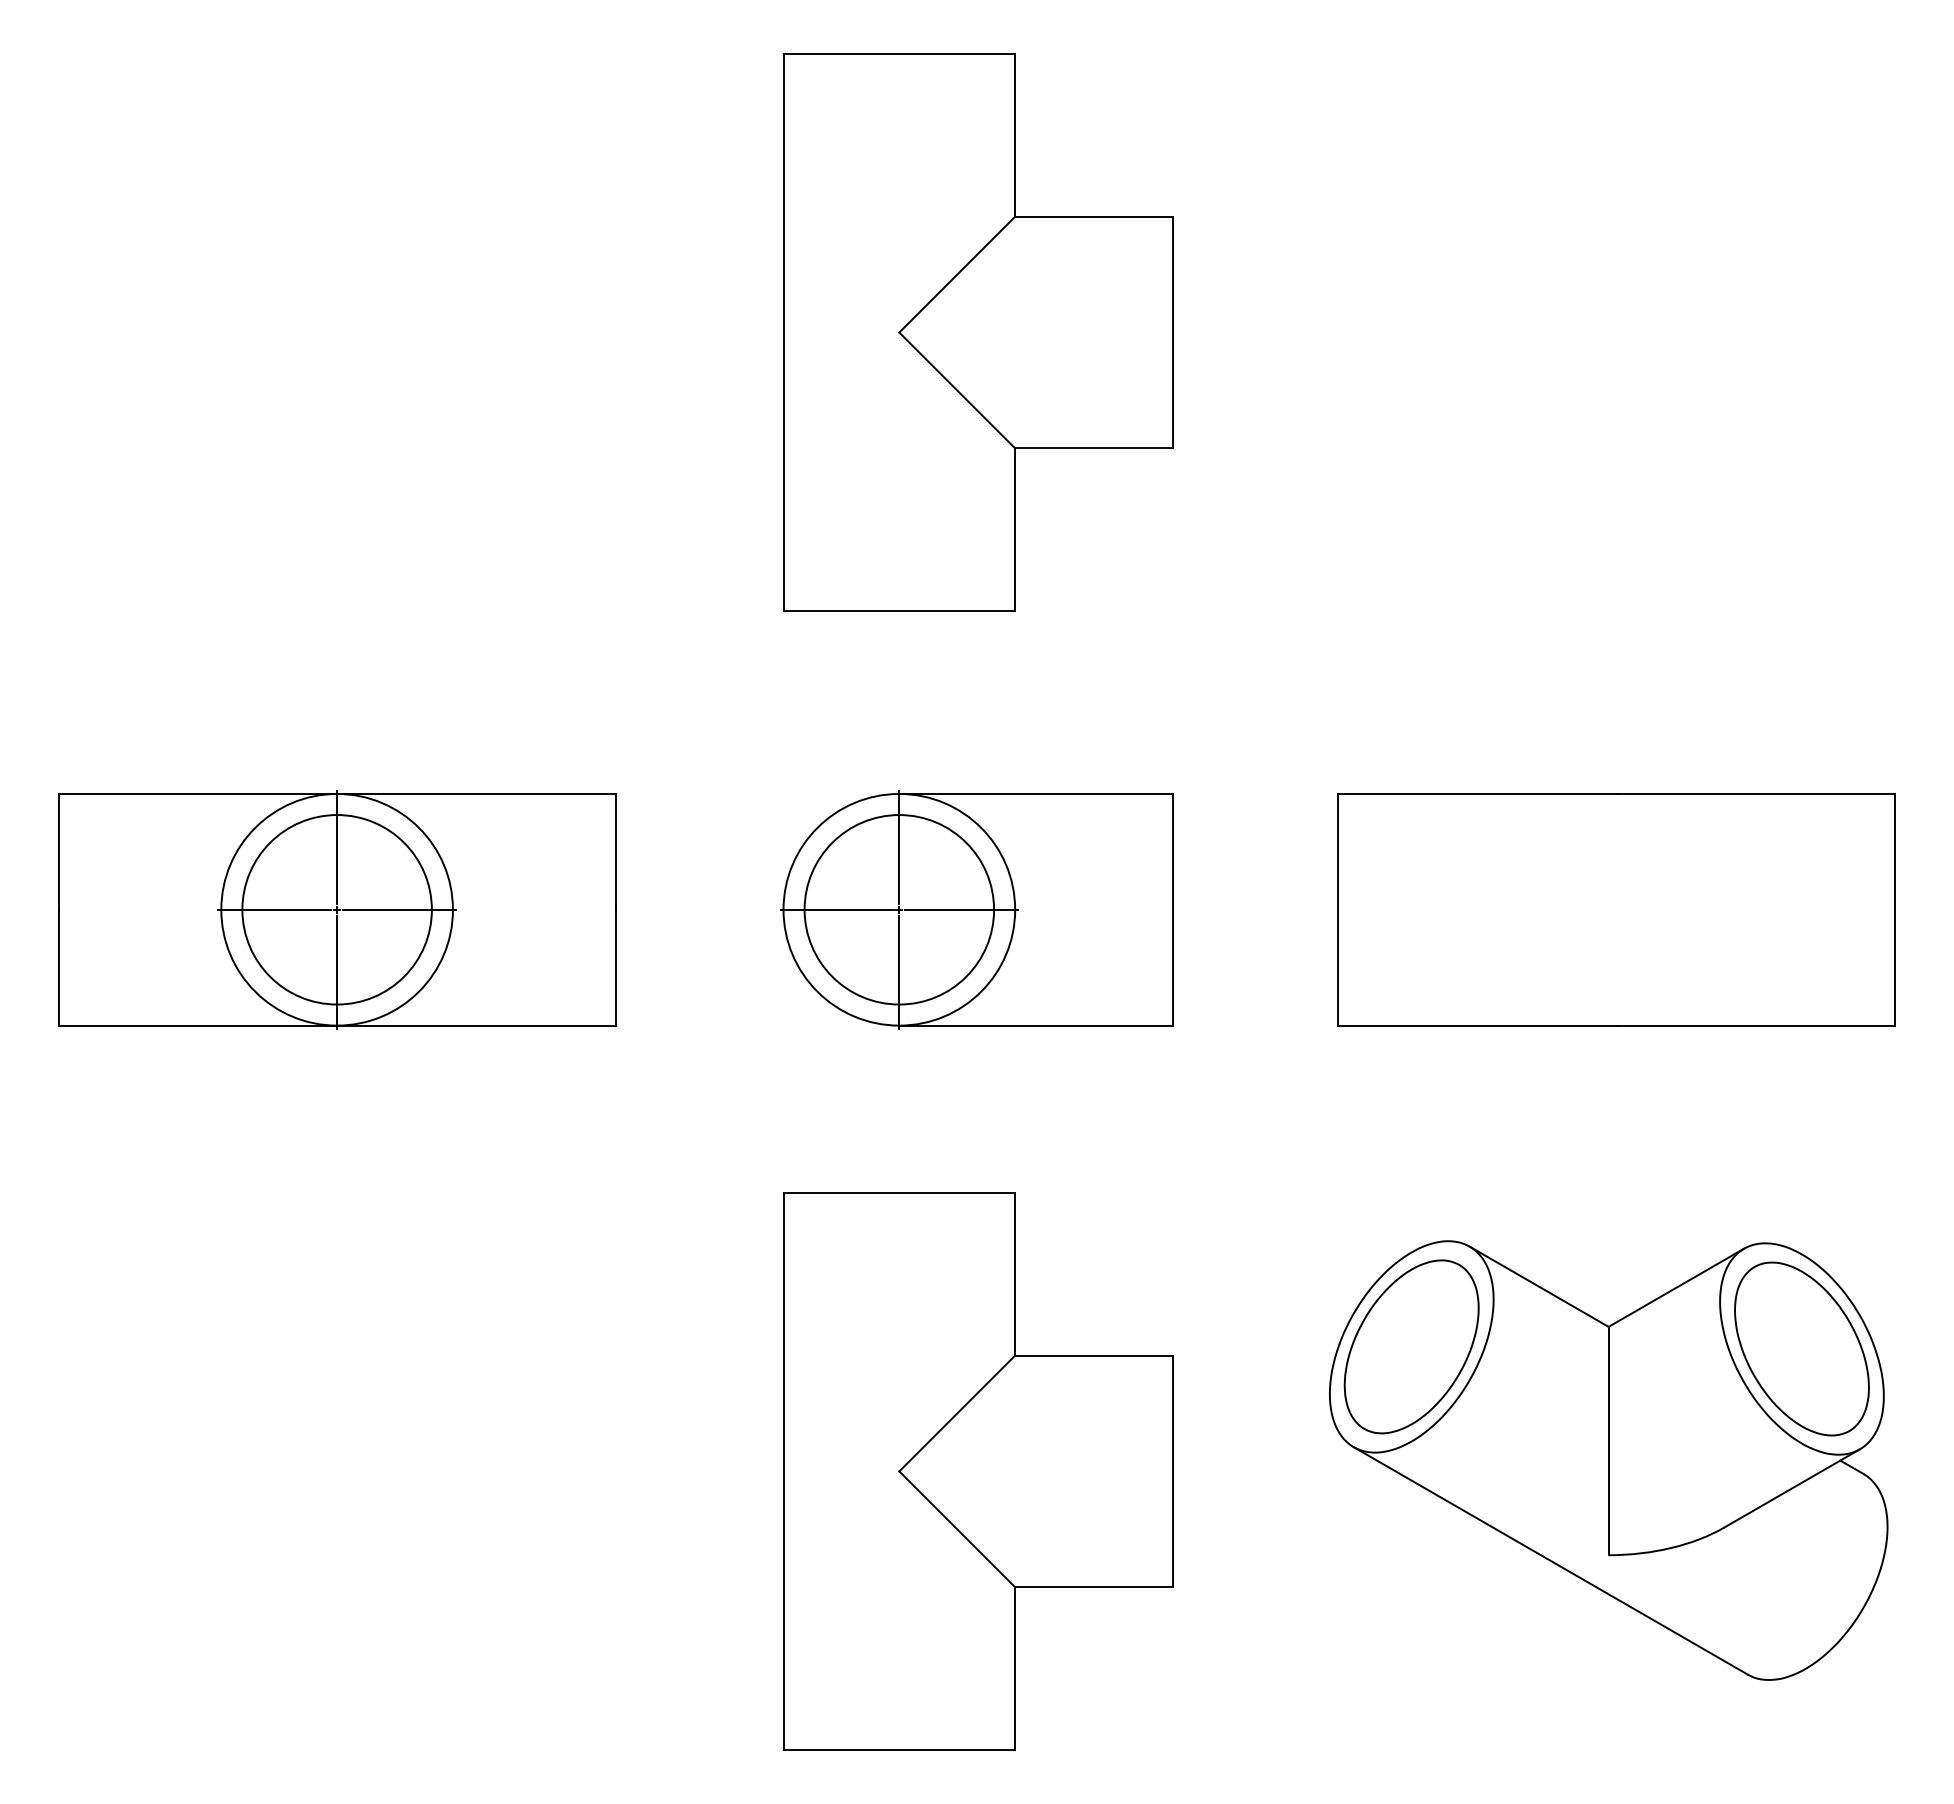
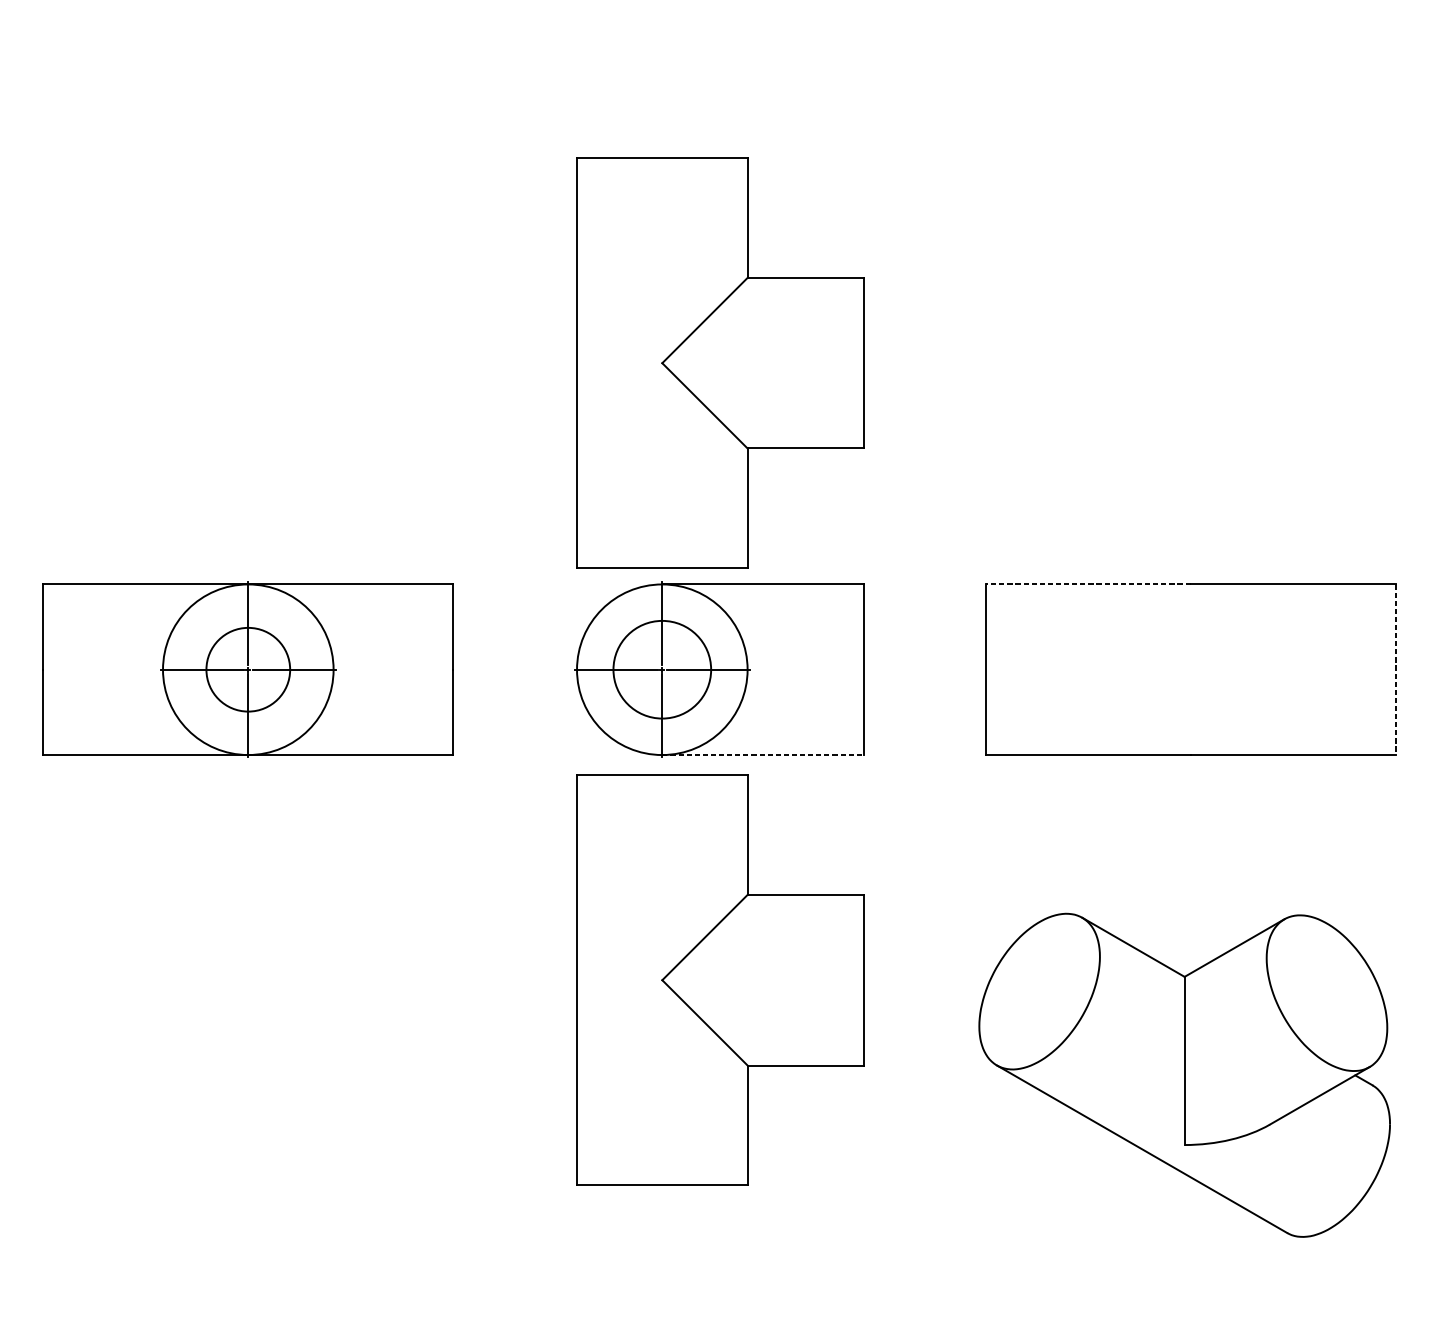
part: (978, 332) -> (720, 363), moved
line: (1477, 793) -> (1088, 584), solid -> dashed
circle: (336, 909) -> (247, 669), size x0.6
circle: (899, 909) -> (662, 669), size x0.7
line: (1895, 909) -> (1395, 669), solid -> dashed
line: (1036, 1025) -> (763, 754), solid -> dashed
part: (1411, 1346) -> (1039, 991), removed
part: (1801, 1348) -> (1326, 992), removed
part: (978, 1471) -> (720, 980), moved

